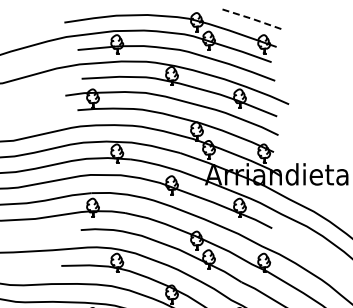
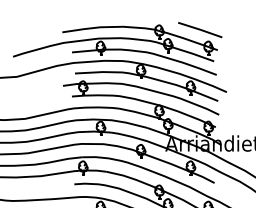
line: (253, 19) -> (200, 30), dashed -> solid

